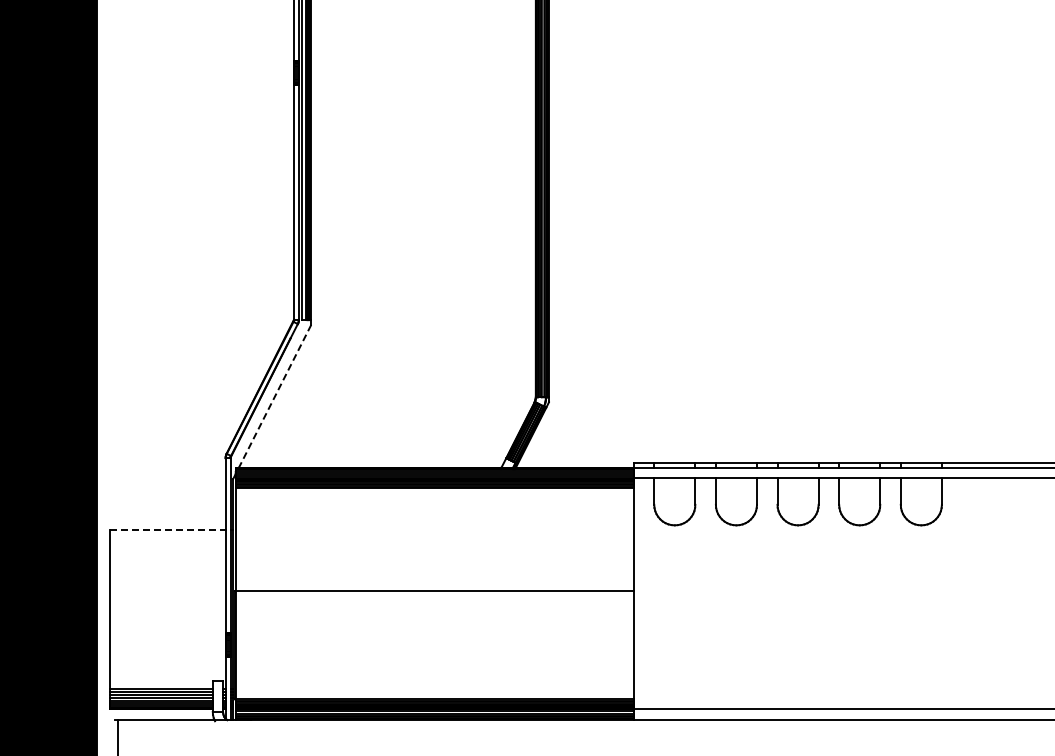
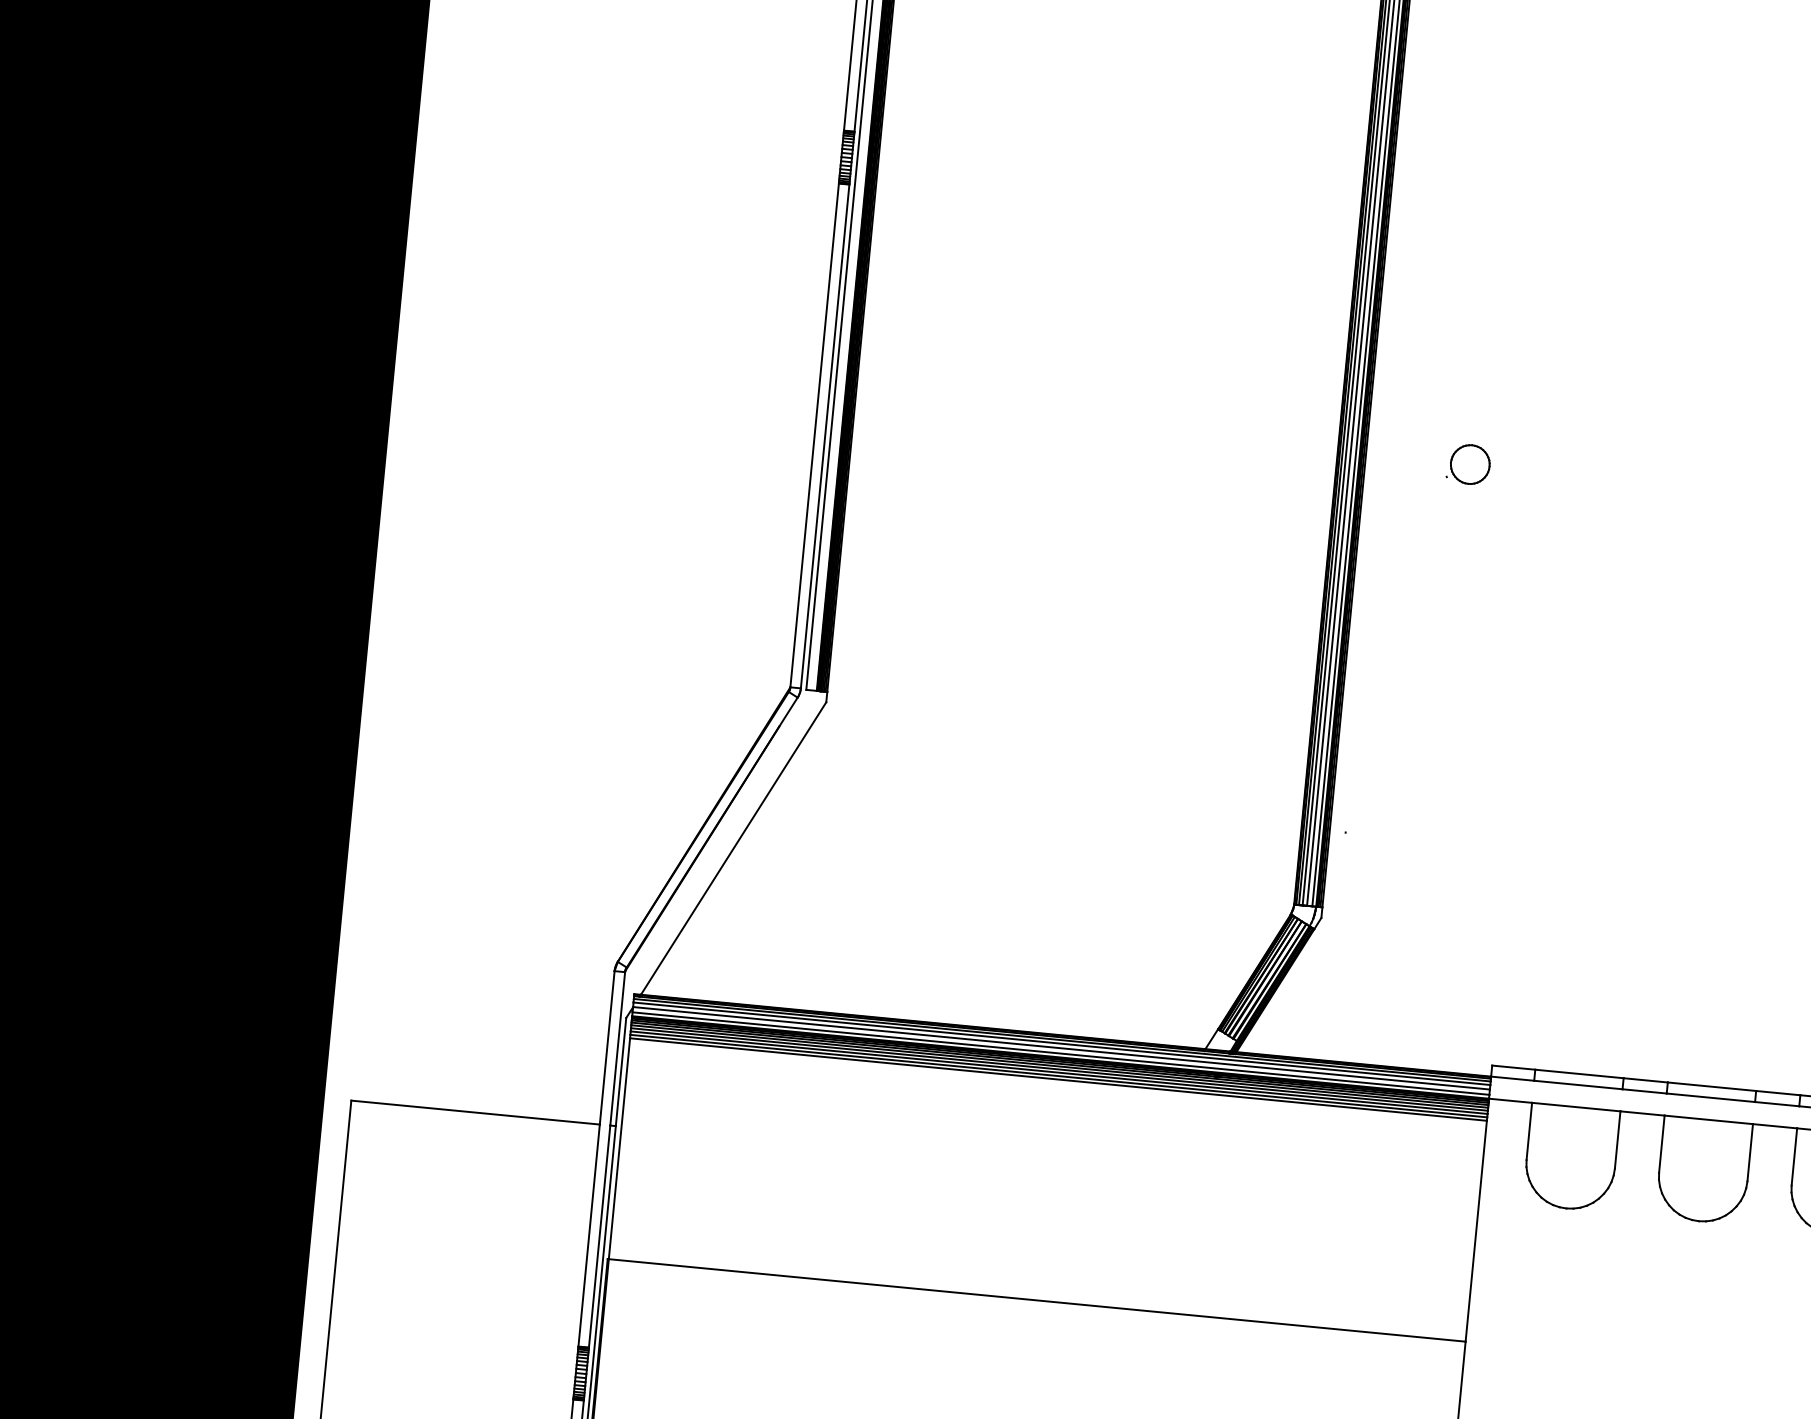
part: (596, 186) -> (1468, 463), added
line: (274, 396) -> (732, 848), dashed -> solid
line: (167, 529) -> (474, 1112), dashed -> solid

